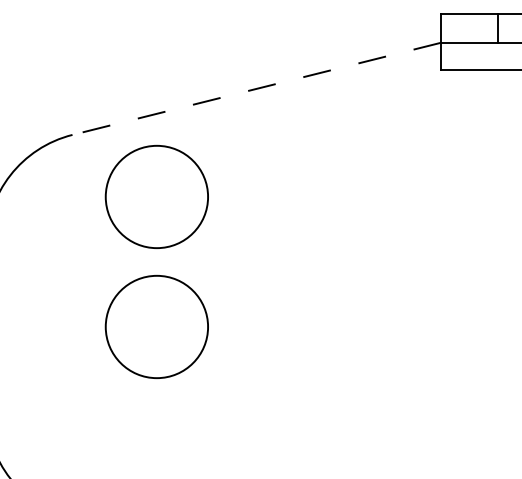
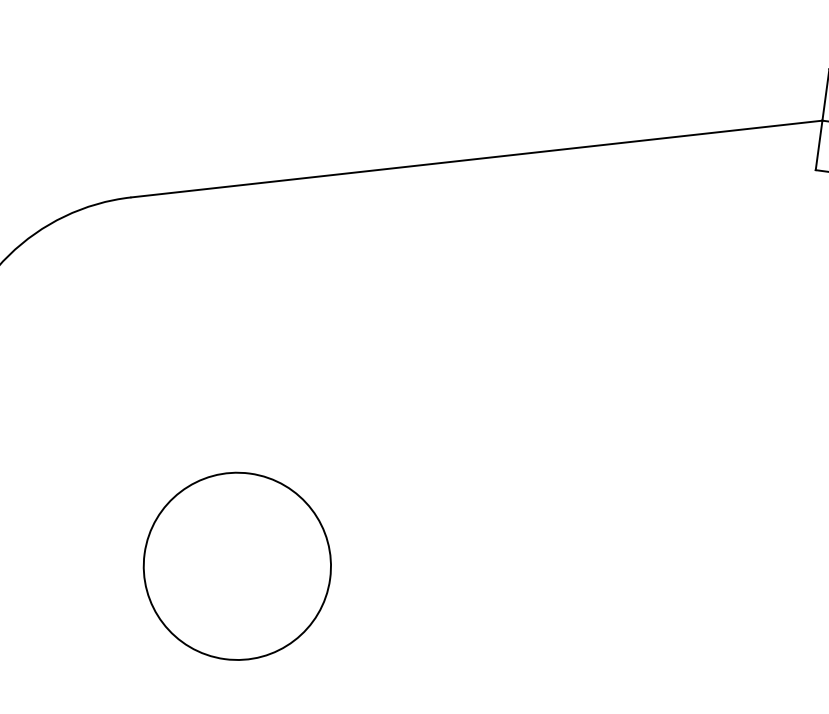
line: (256, 88) -> (476, 158), dashed -> solid
circle: (156, 196) -> (268, 329), removed

